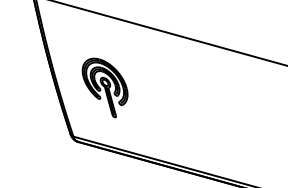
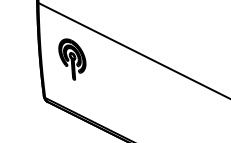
part: (106, 87) -> (72, 59), moved

